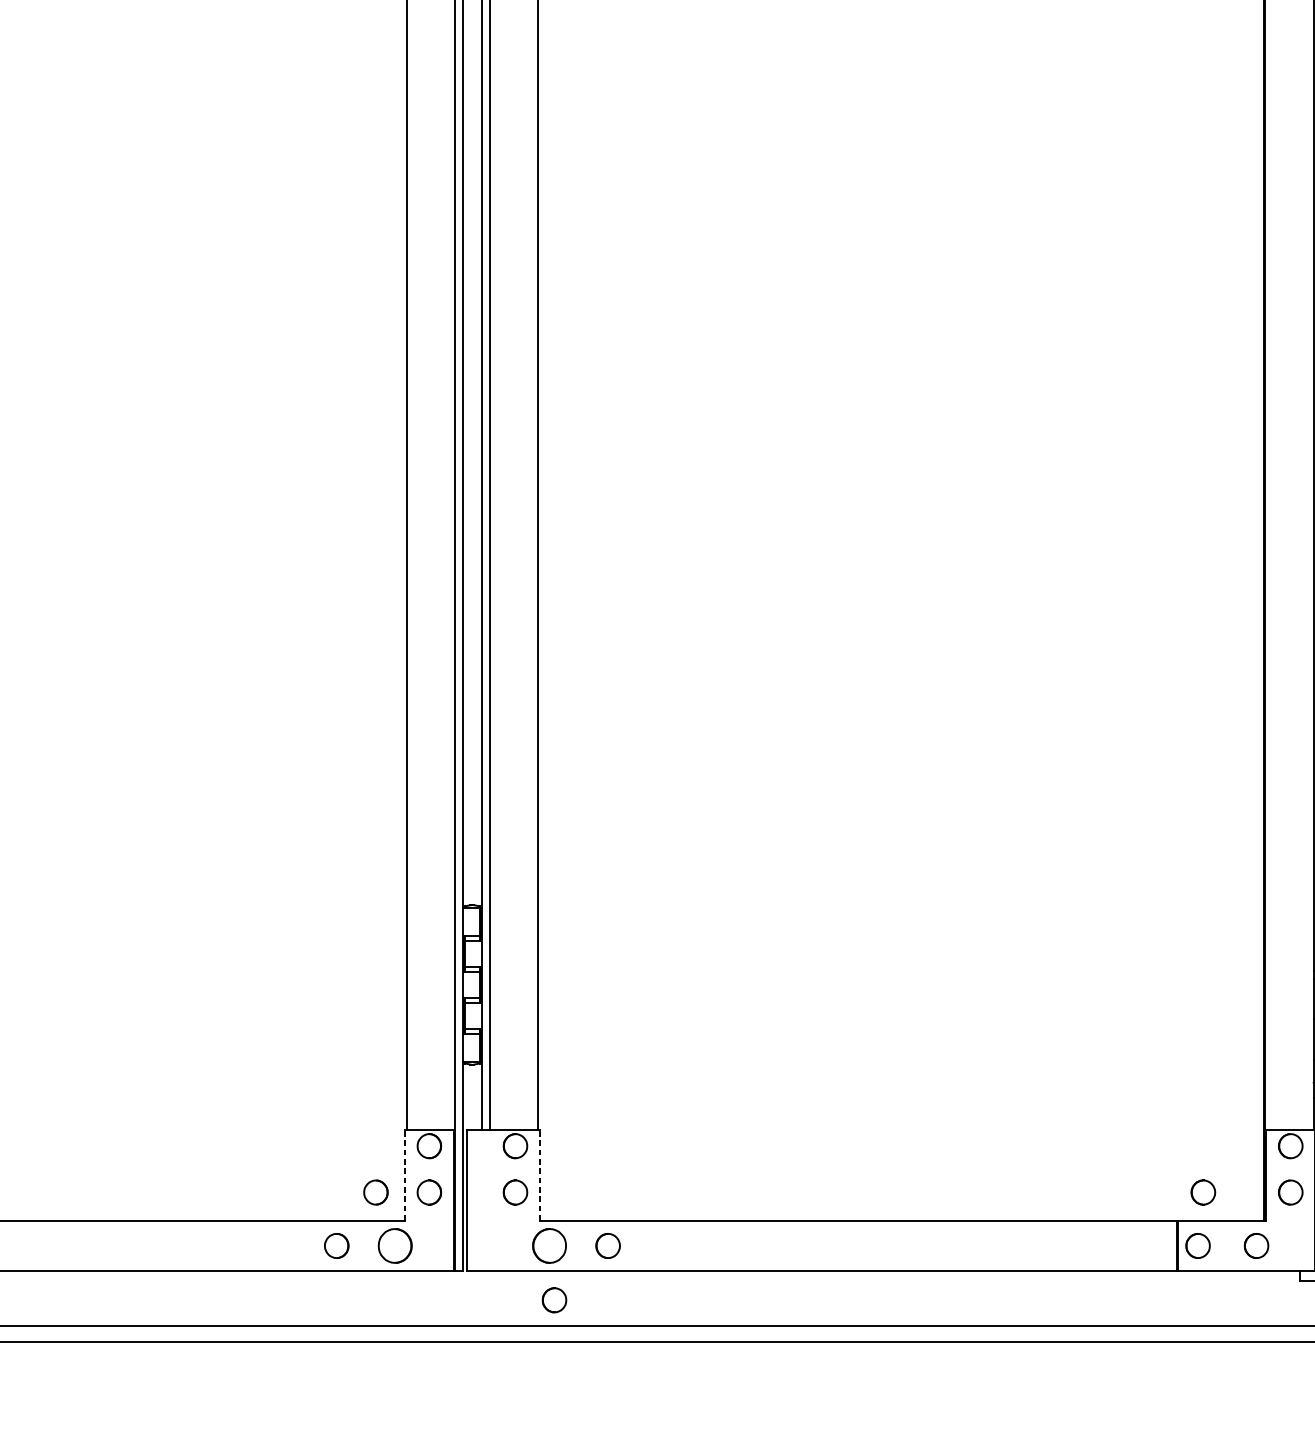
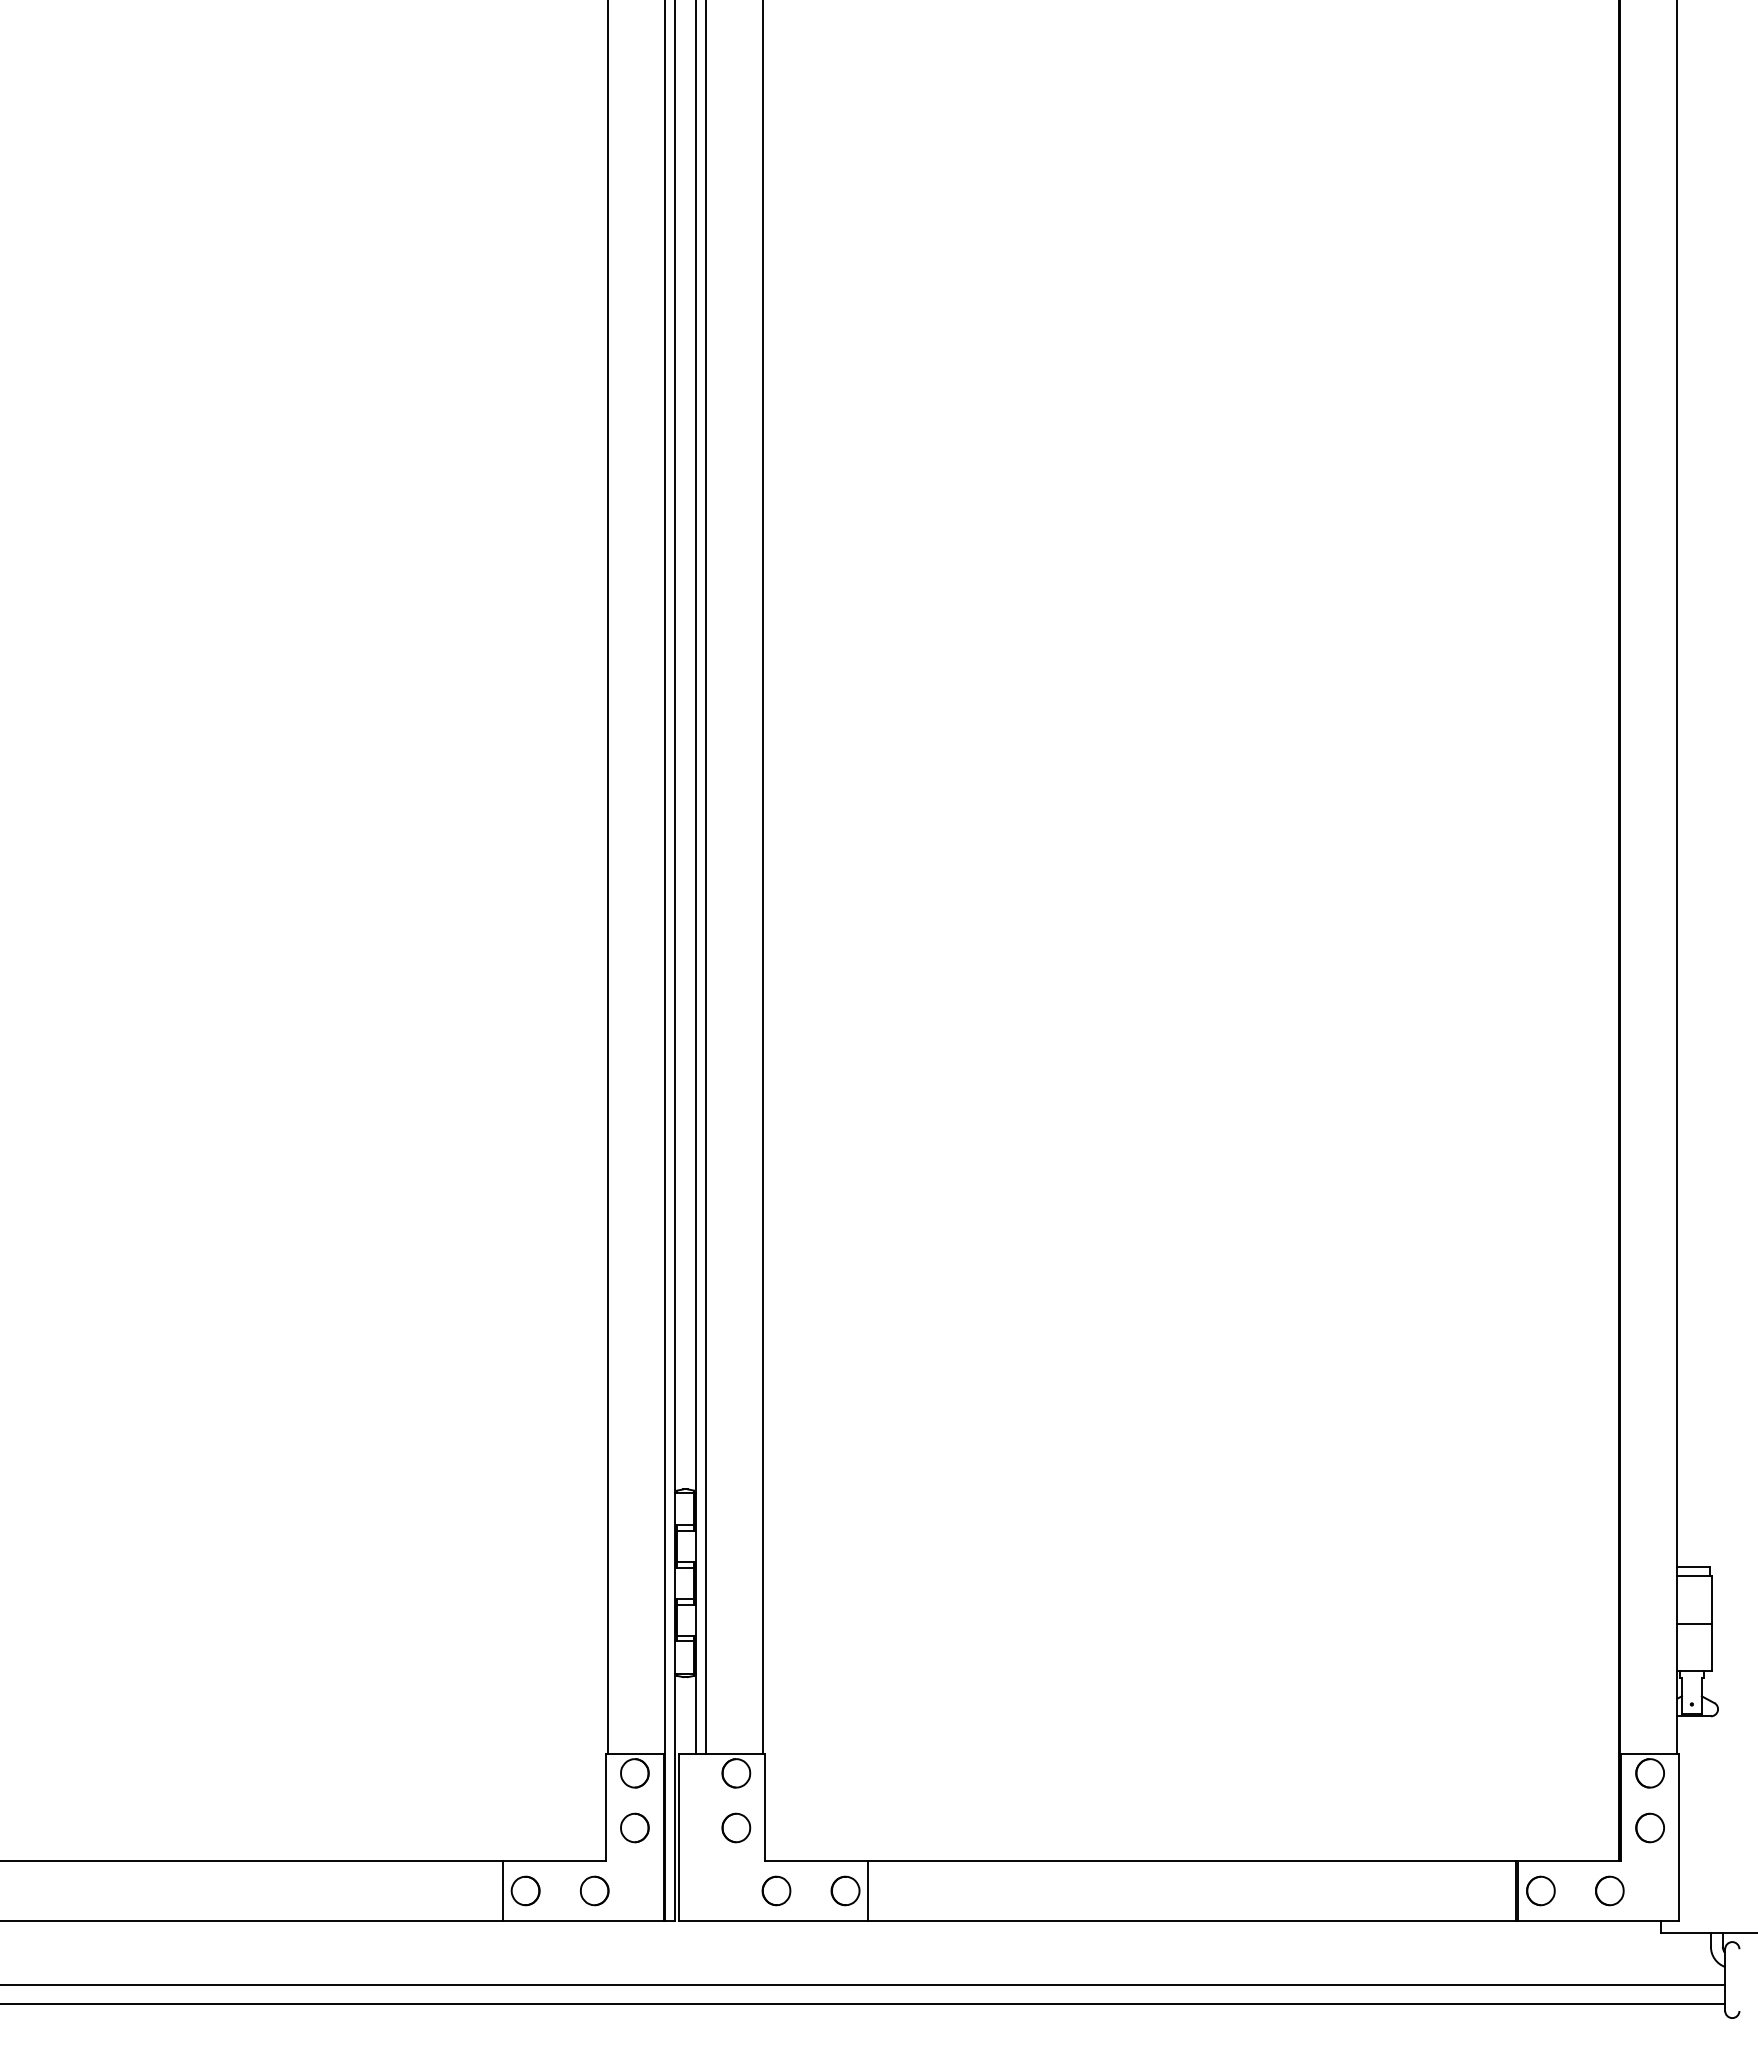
line: (405, 1175) -> (606, 1807), dashed -> solid
line: (539, 1175) -> (764, 1807), dashed -> solid
part: (375, 1192) -> (571, 1827), removed
part: (1202, 1192) -> (1546, 1827), removed
line: (317, 1245) -> (502, 1890), added
part: (395, 1245) -> (594, 1890), size x0.71
part: (549, 1245) -> (776, 1890), size x0.71
line: (627, 1245) -> (868, 1890), added
part: (554, 1299) -> (782, 1954), removed

